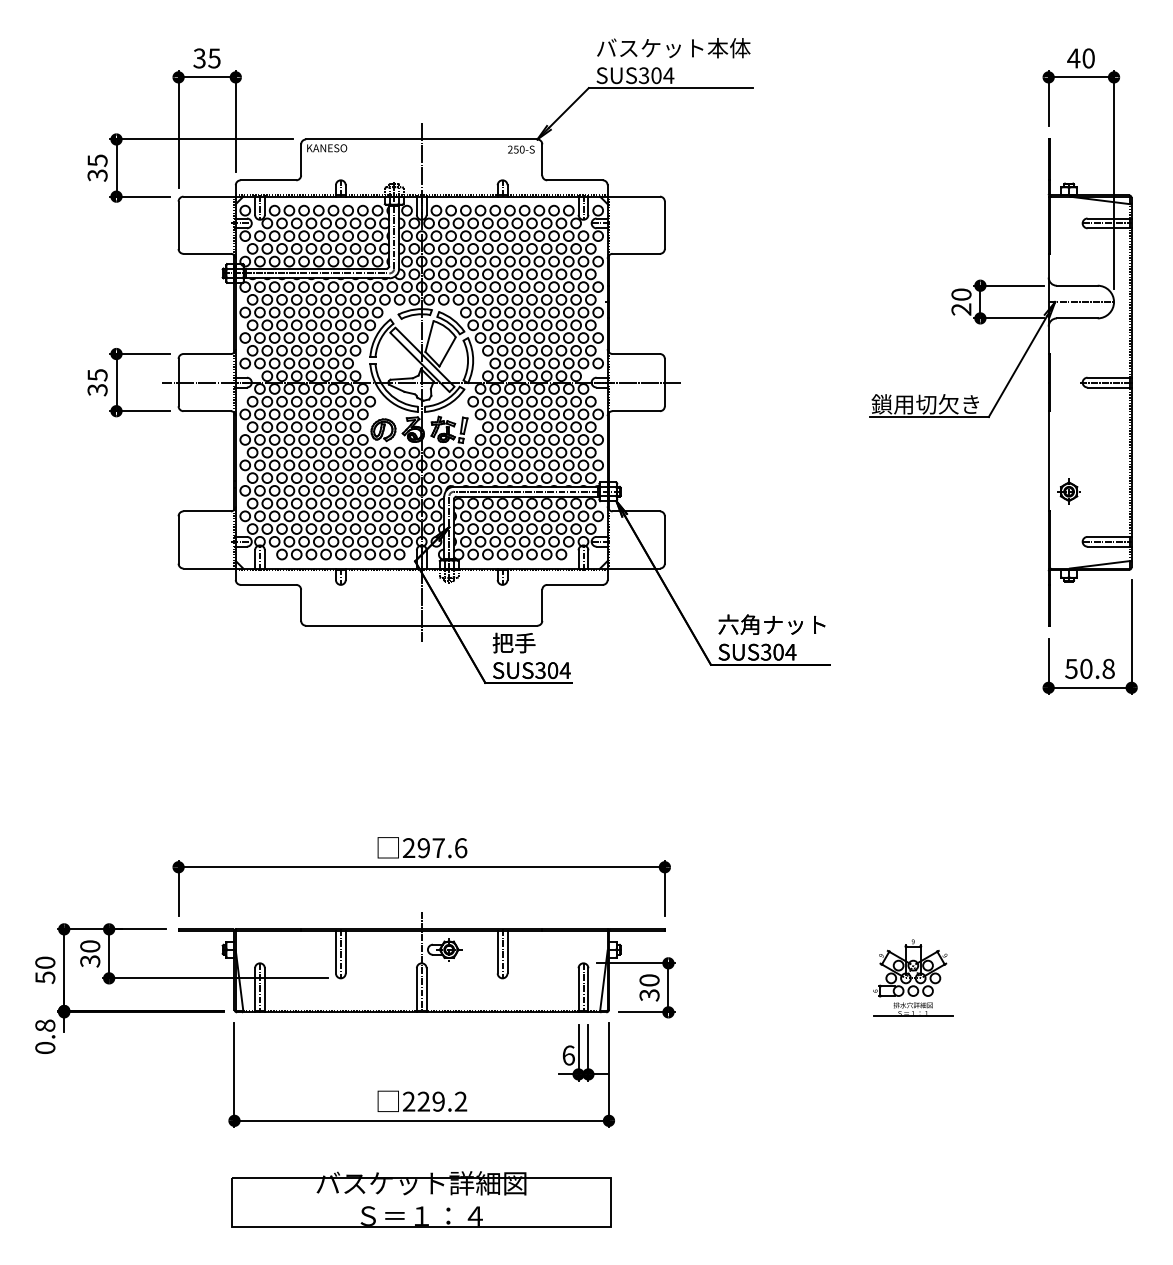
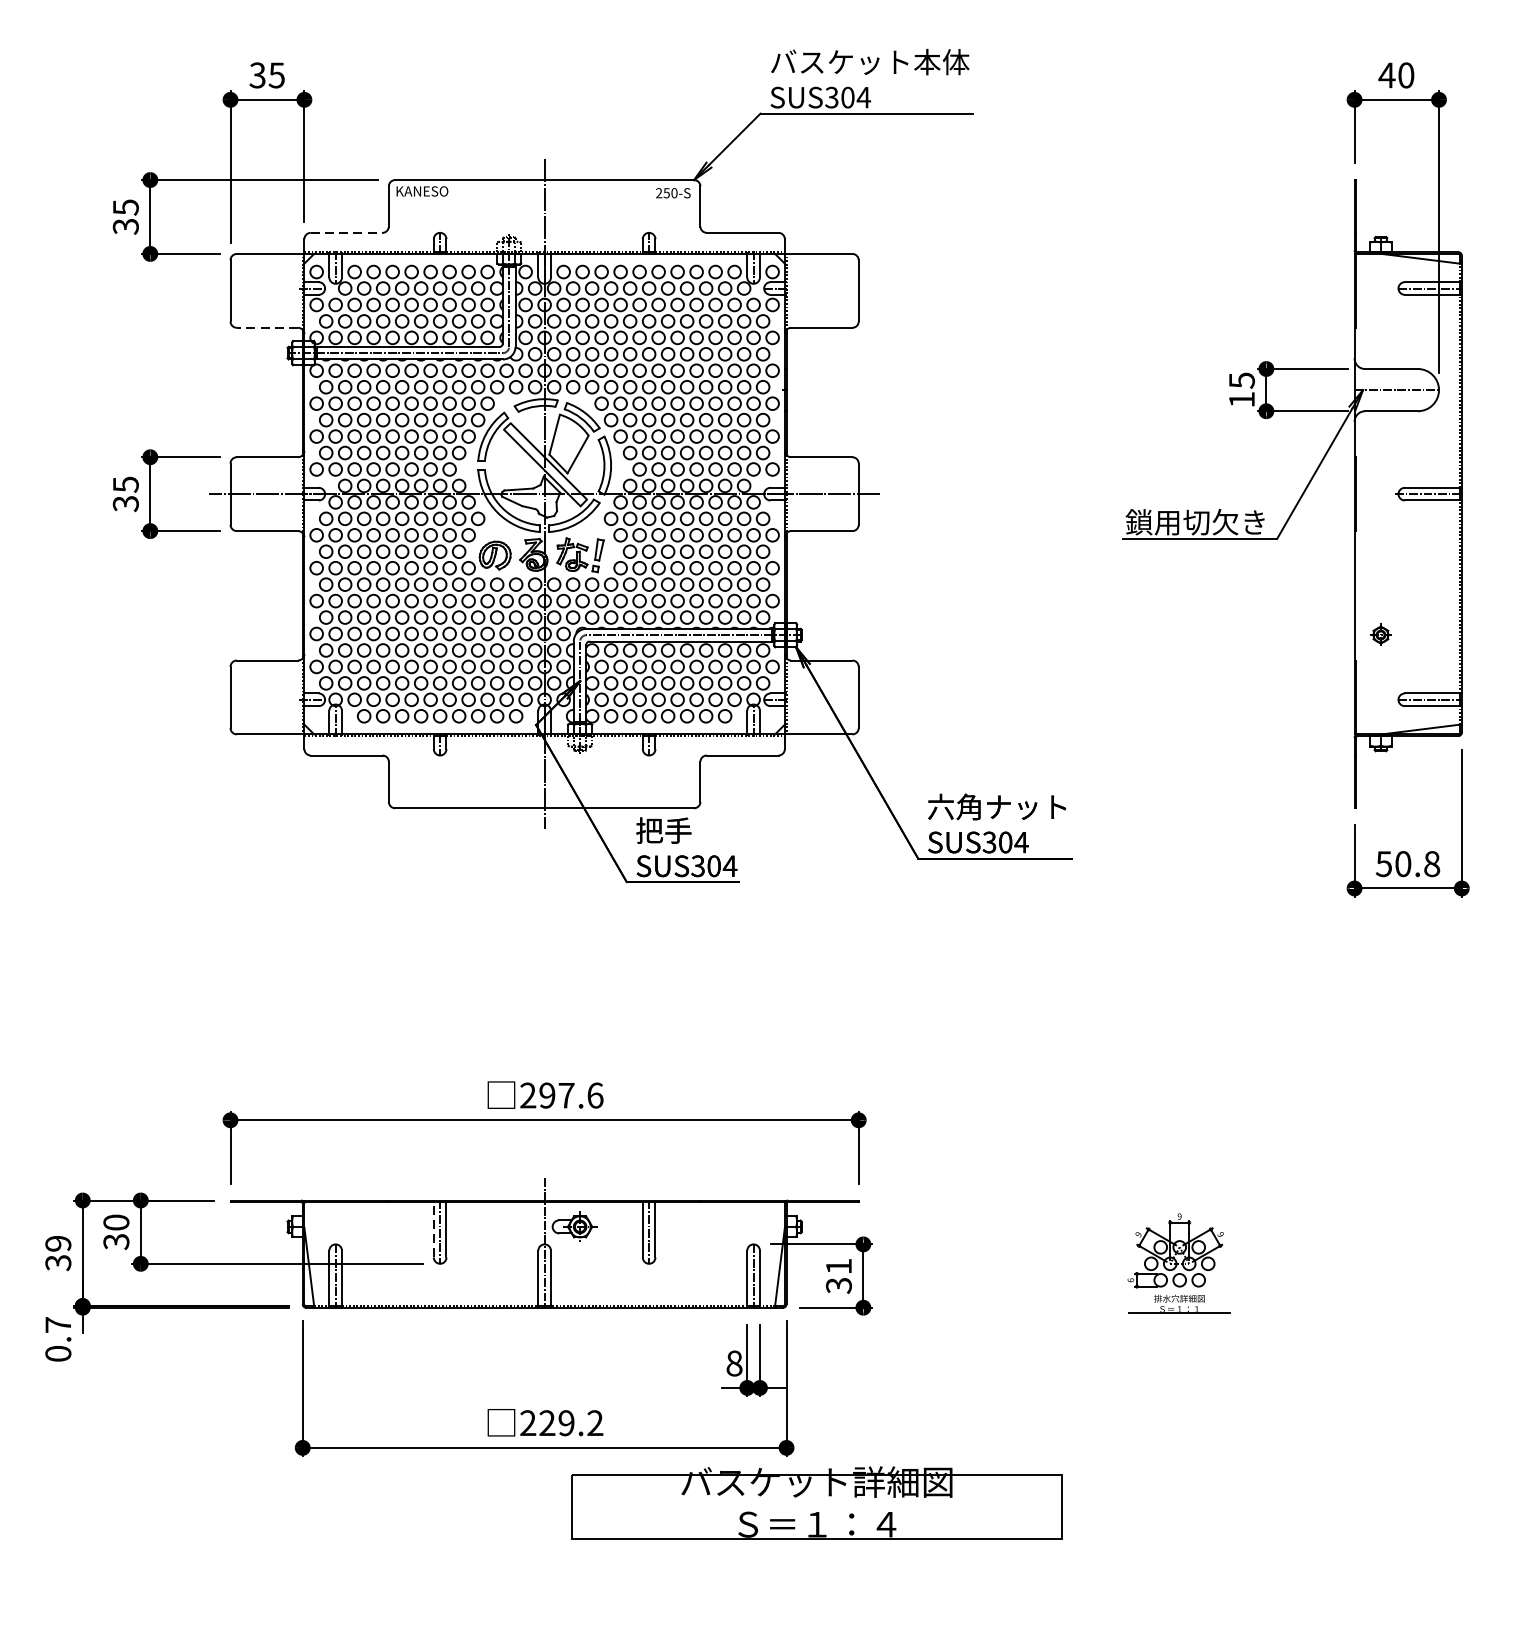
line: (268, 180) -> (346, 233), solid -> dashed
line: (207, 253) -> (267, 327), solid -> dashed
text: (961, 301) -> (1241, 389), 20 -> 15
part: (1068, 491) -> (1380, 634), size x0.7
line: (335, 951) -> (433, 1229), solid -> dashed
text: (45, 969) -> (58, 1252), 50 -> 39
text: (649, 980) -> (838, 1266), 30 -> 31
text: (45, 1025) -> (58, 1324), 0.8 -> 0.7
text: (568, 1055) -> (734, 1363), 6 -> 8
part: (421, 1199) -> (816, 1502), moved

